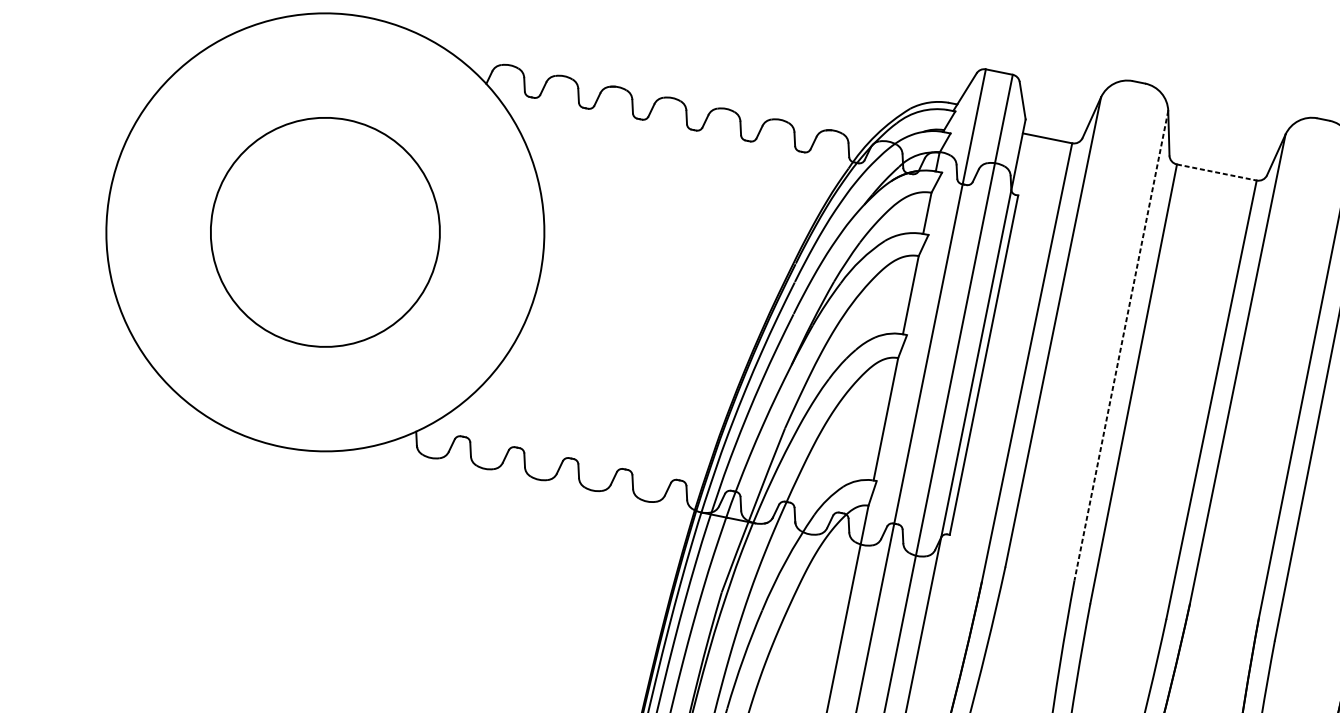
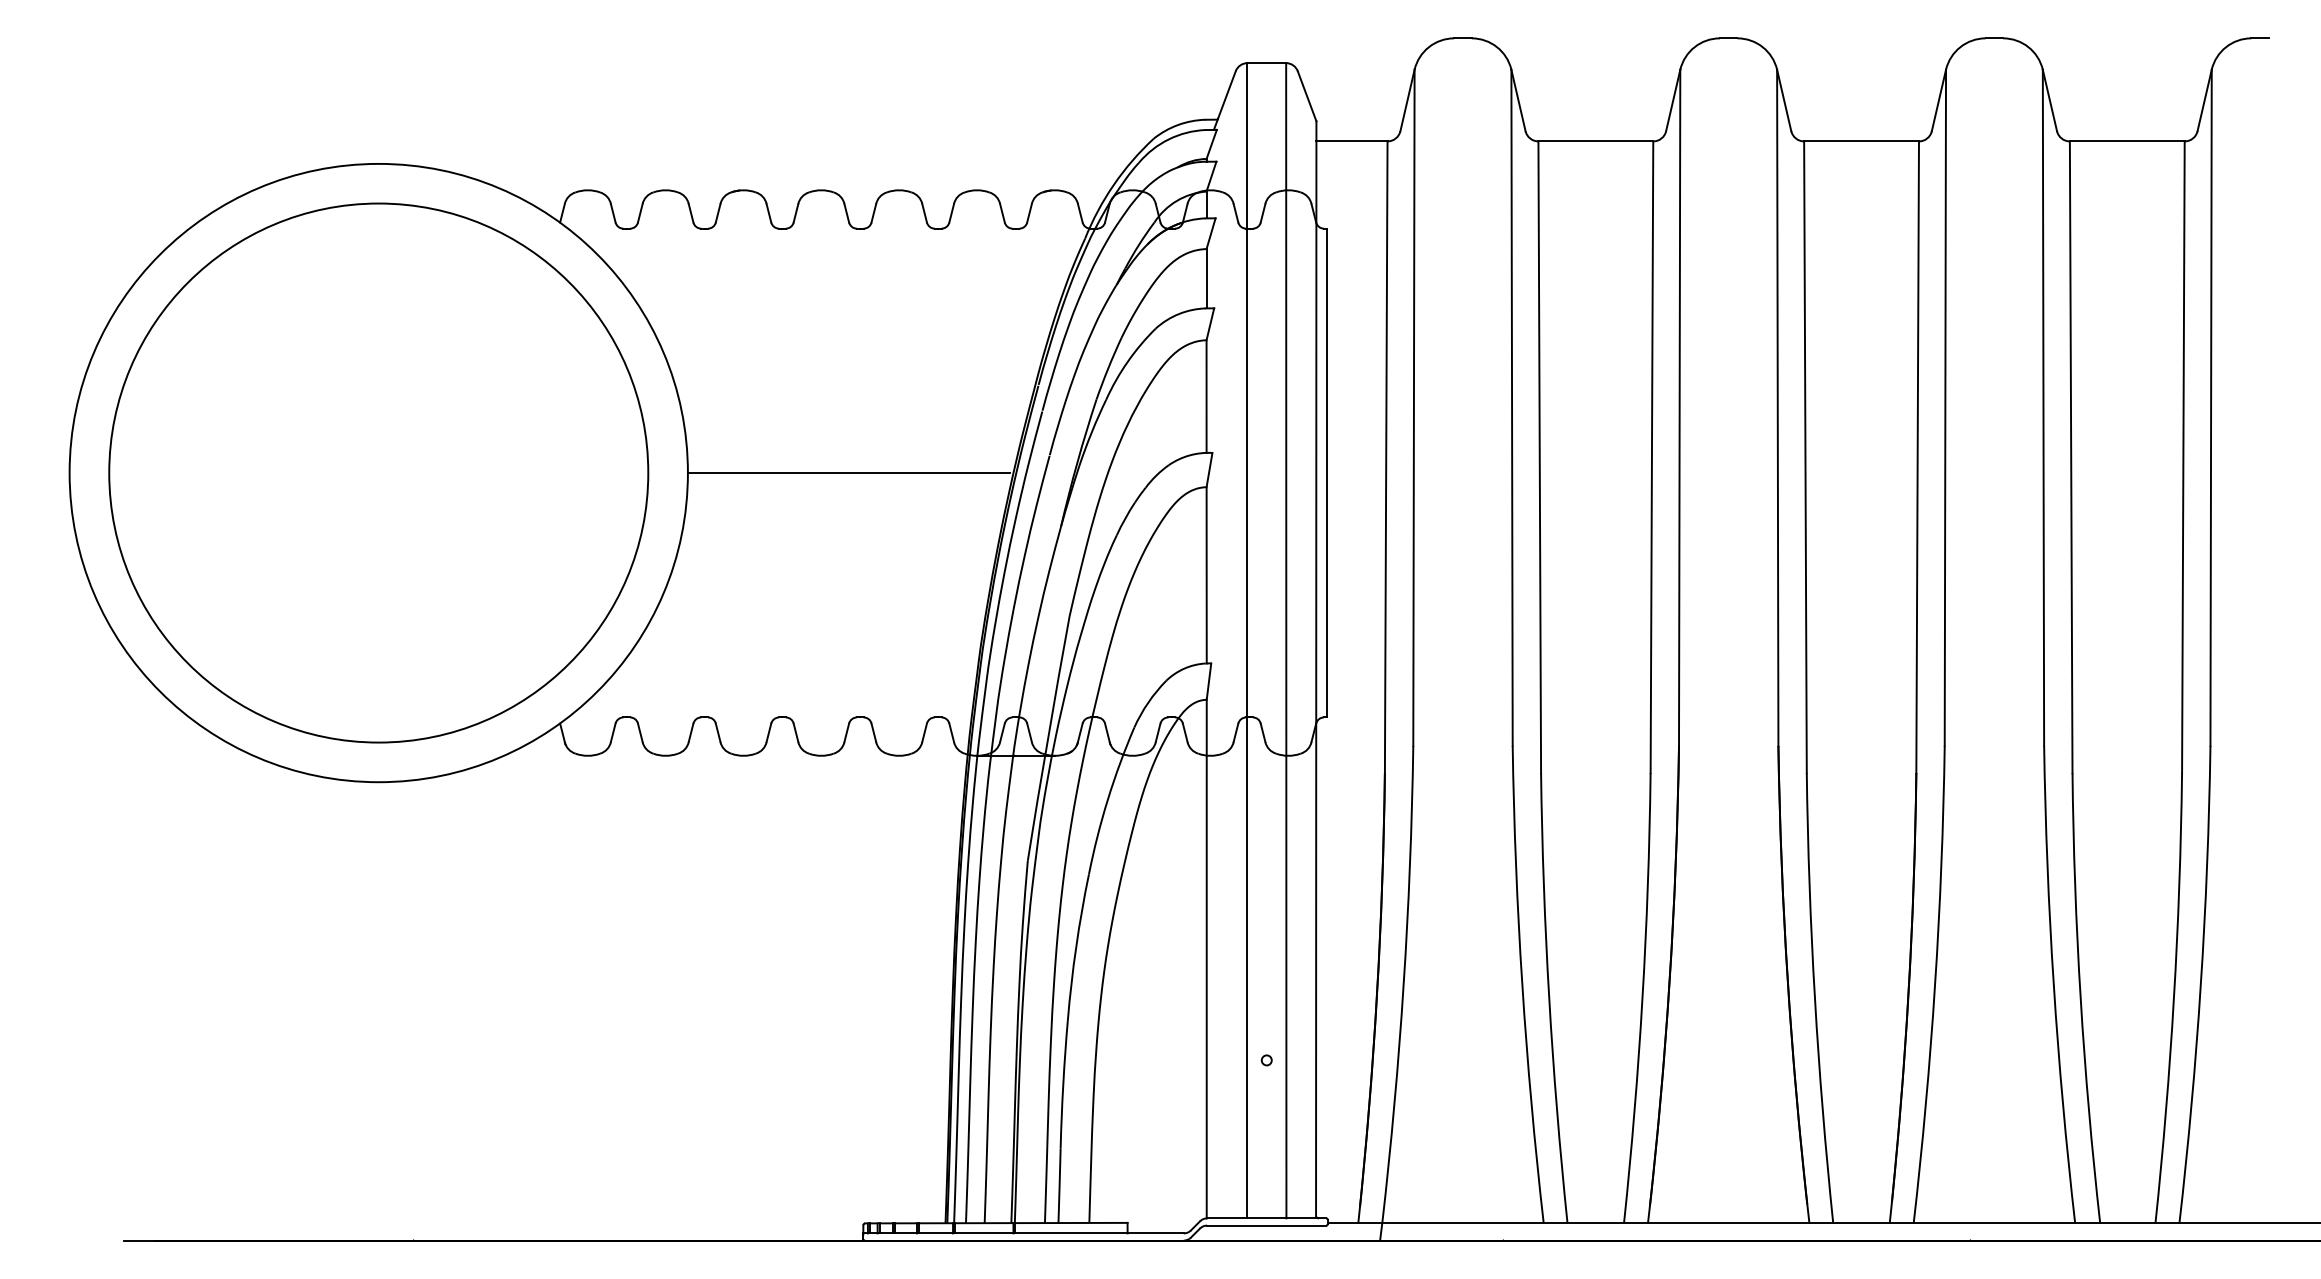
line: (1217, 172) -> (1596, 141), dashed -> solid
circle: (325, 231) -> (378, 472), size x1.67
line: (651, 298) -> (848, 473), added
line: (1121, 346) -> (1512, 408), dashed -> solid

